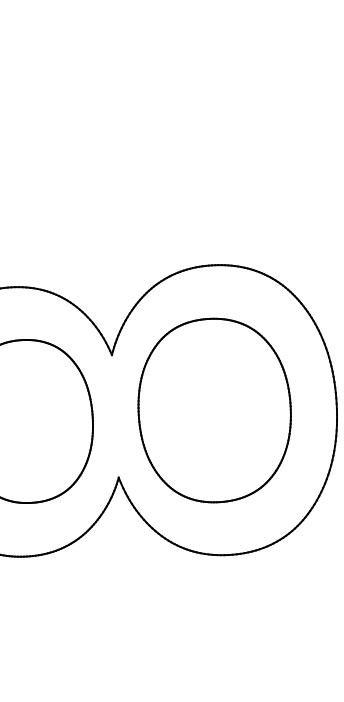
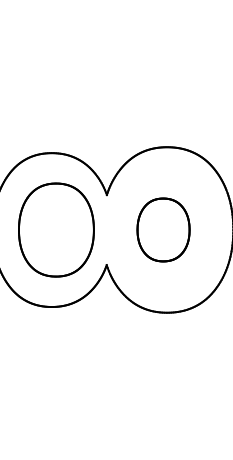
part: (214, 409) -> (163, 229), size x0.6

